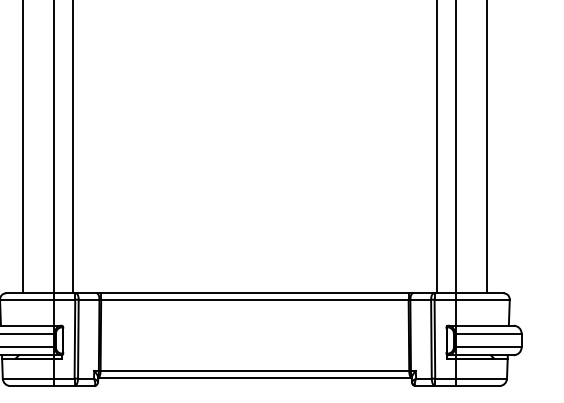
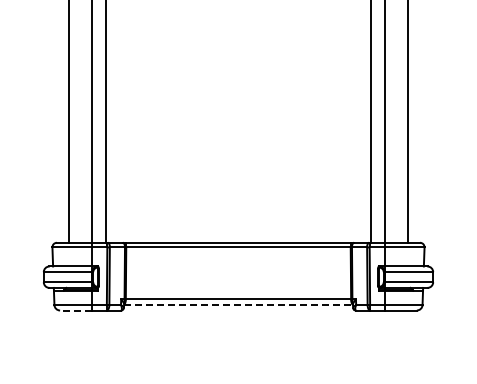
line: (256, 377) -> (239, 304), solid -> dashed
line: (31, 386) -> (75, 310), solid -> dashed

